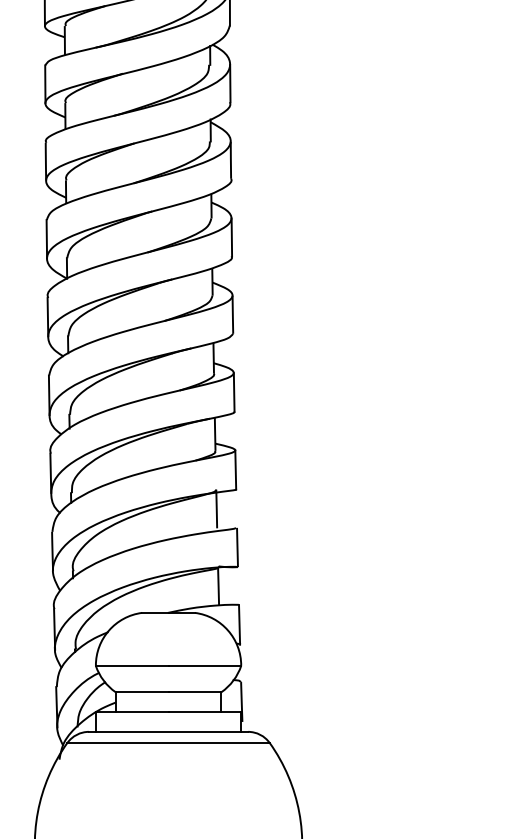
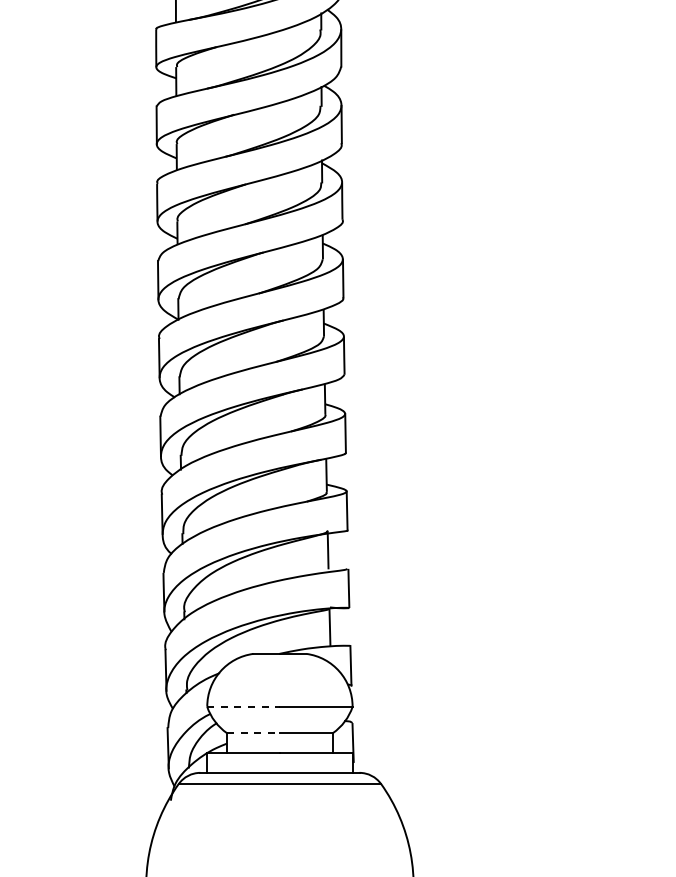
line: (133, 665) -> (244, 706), solid -> dashed
line: (142, 692) -> (253, 733), solid -> dashed

